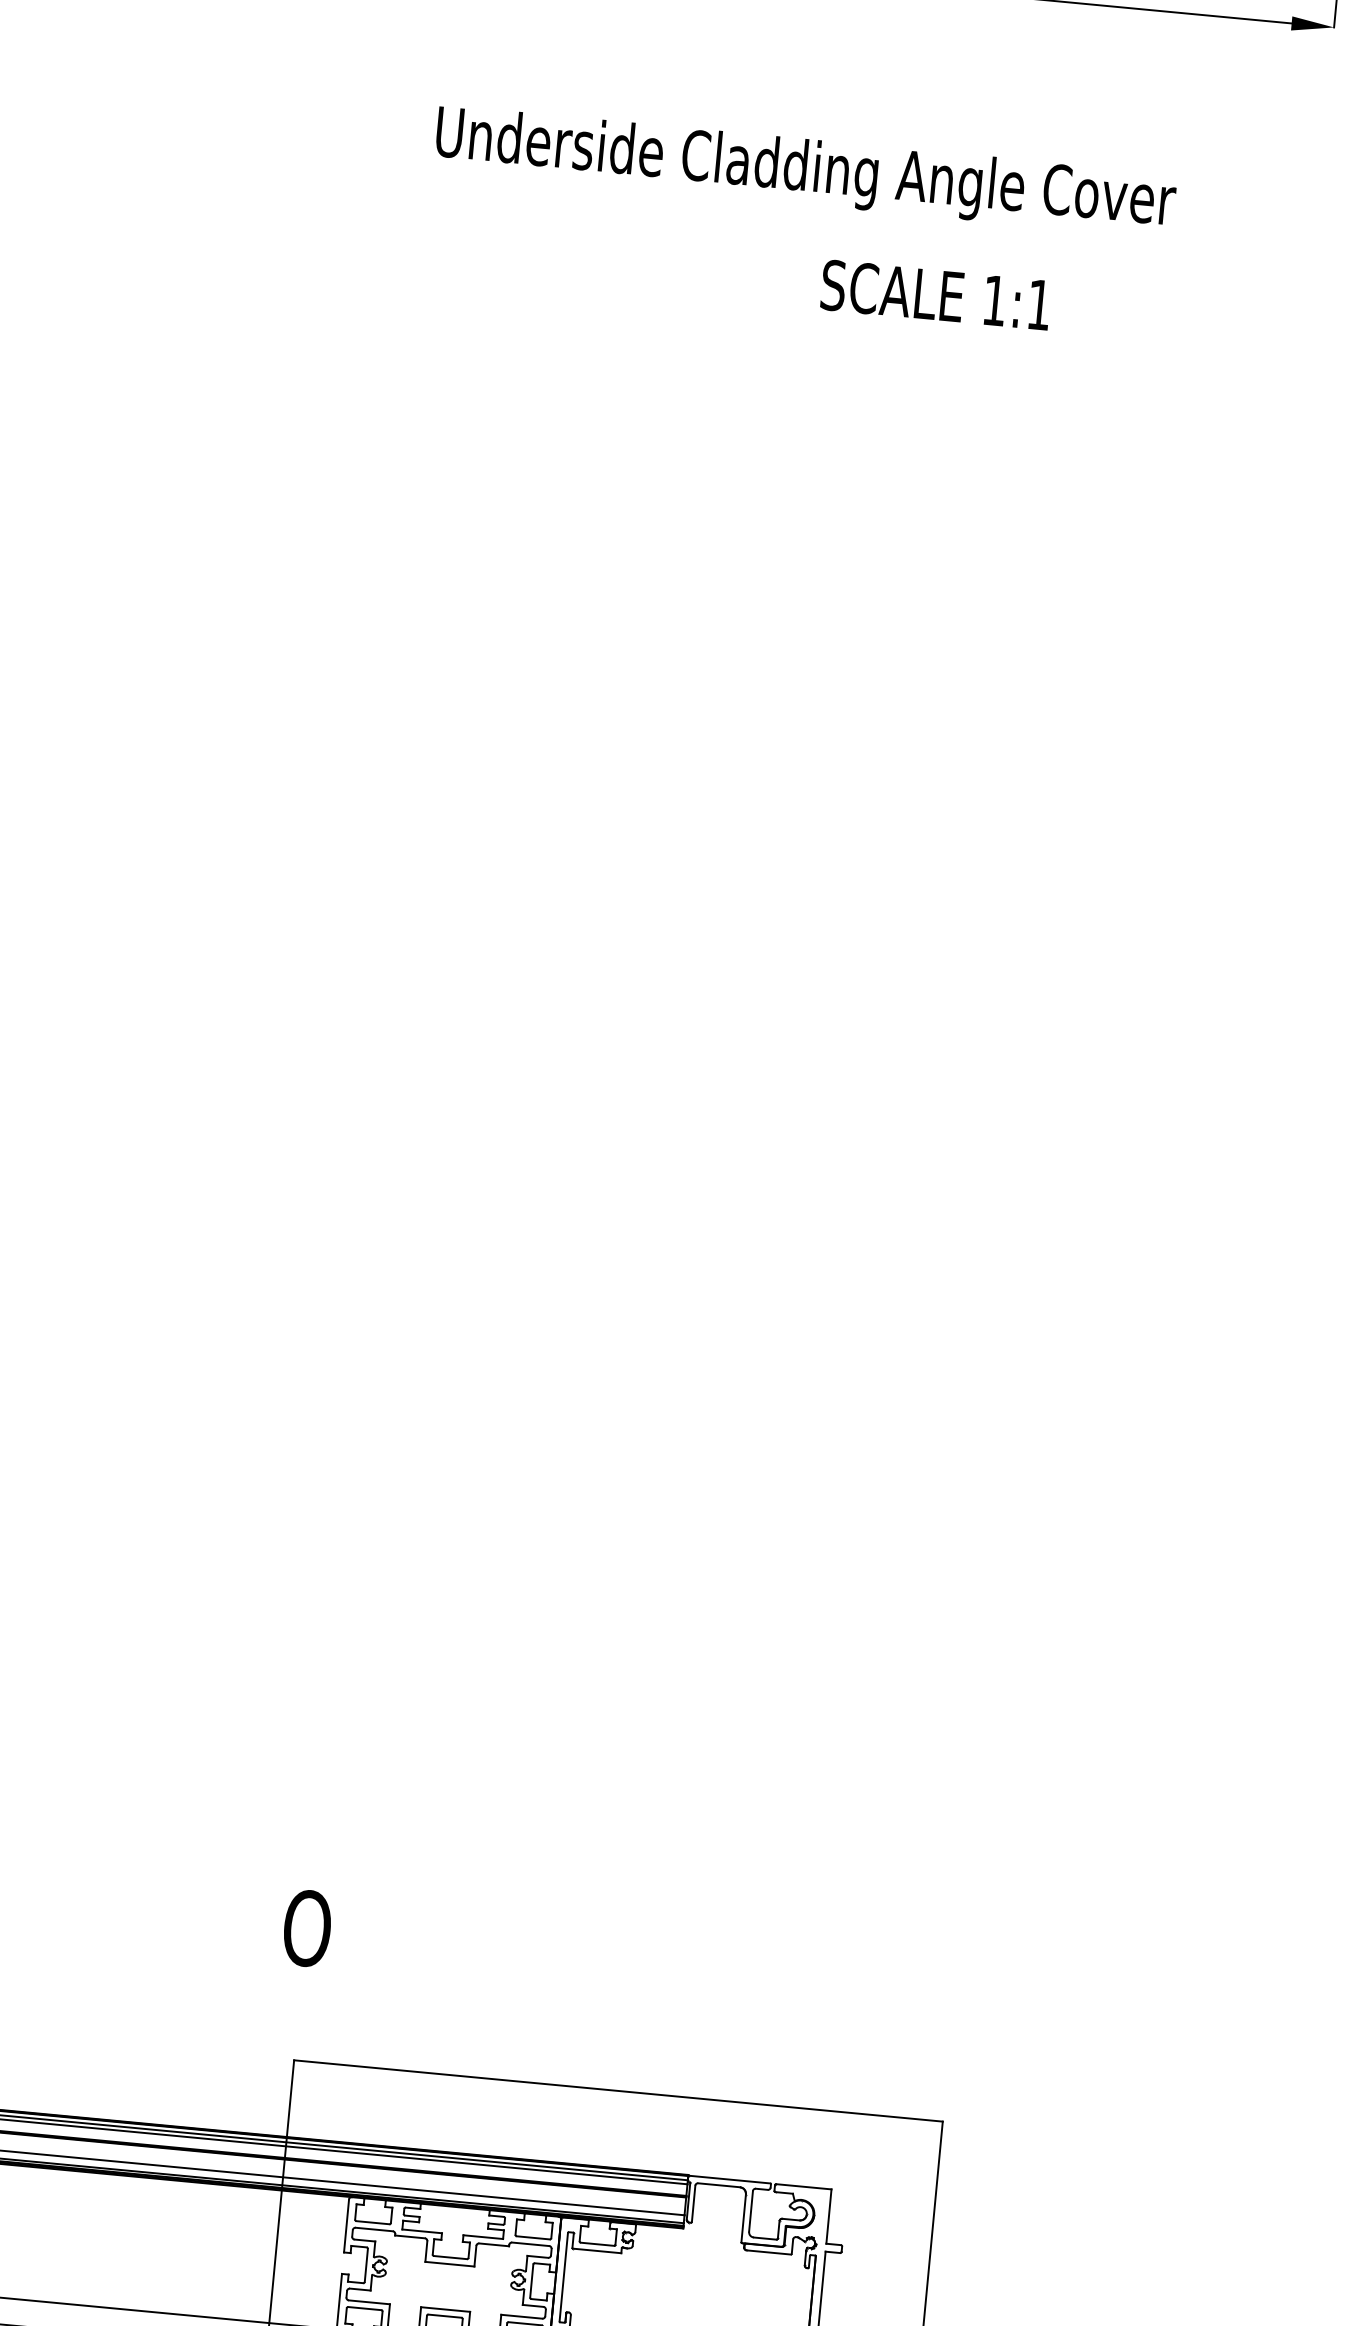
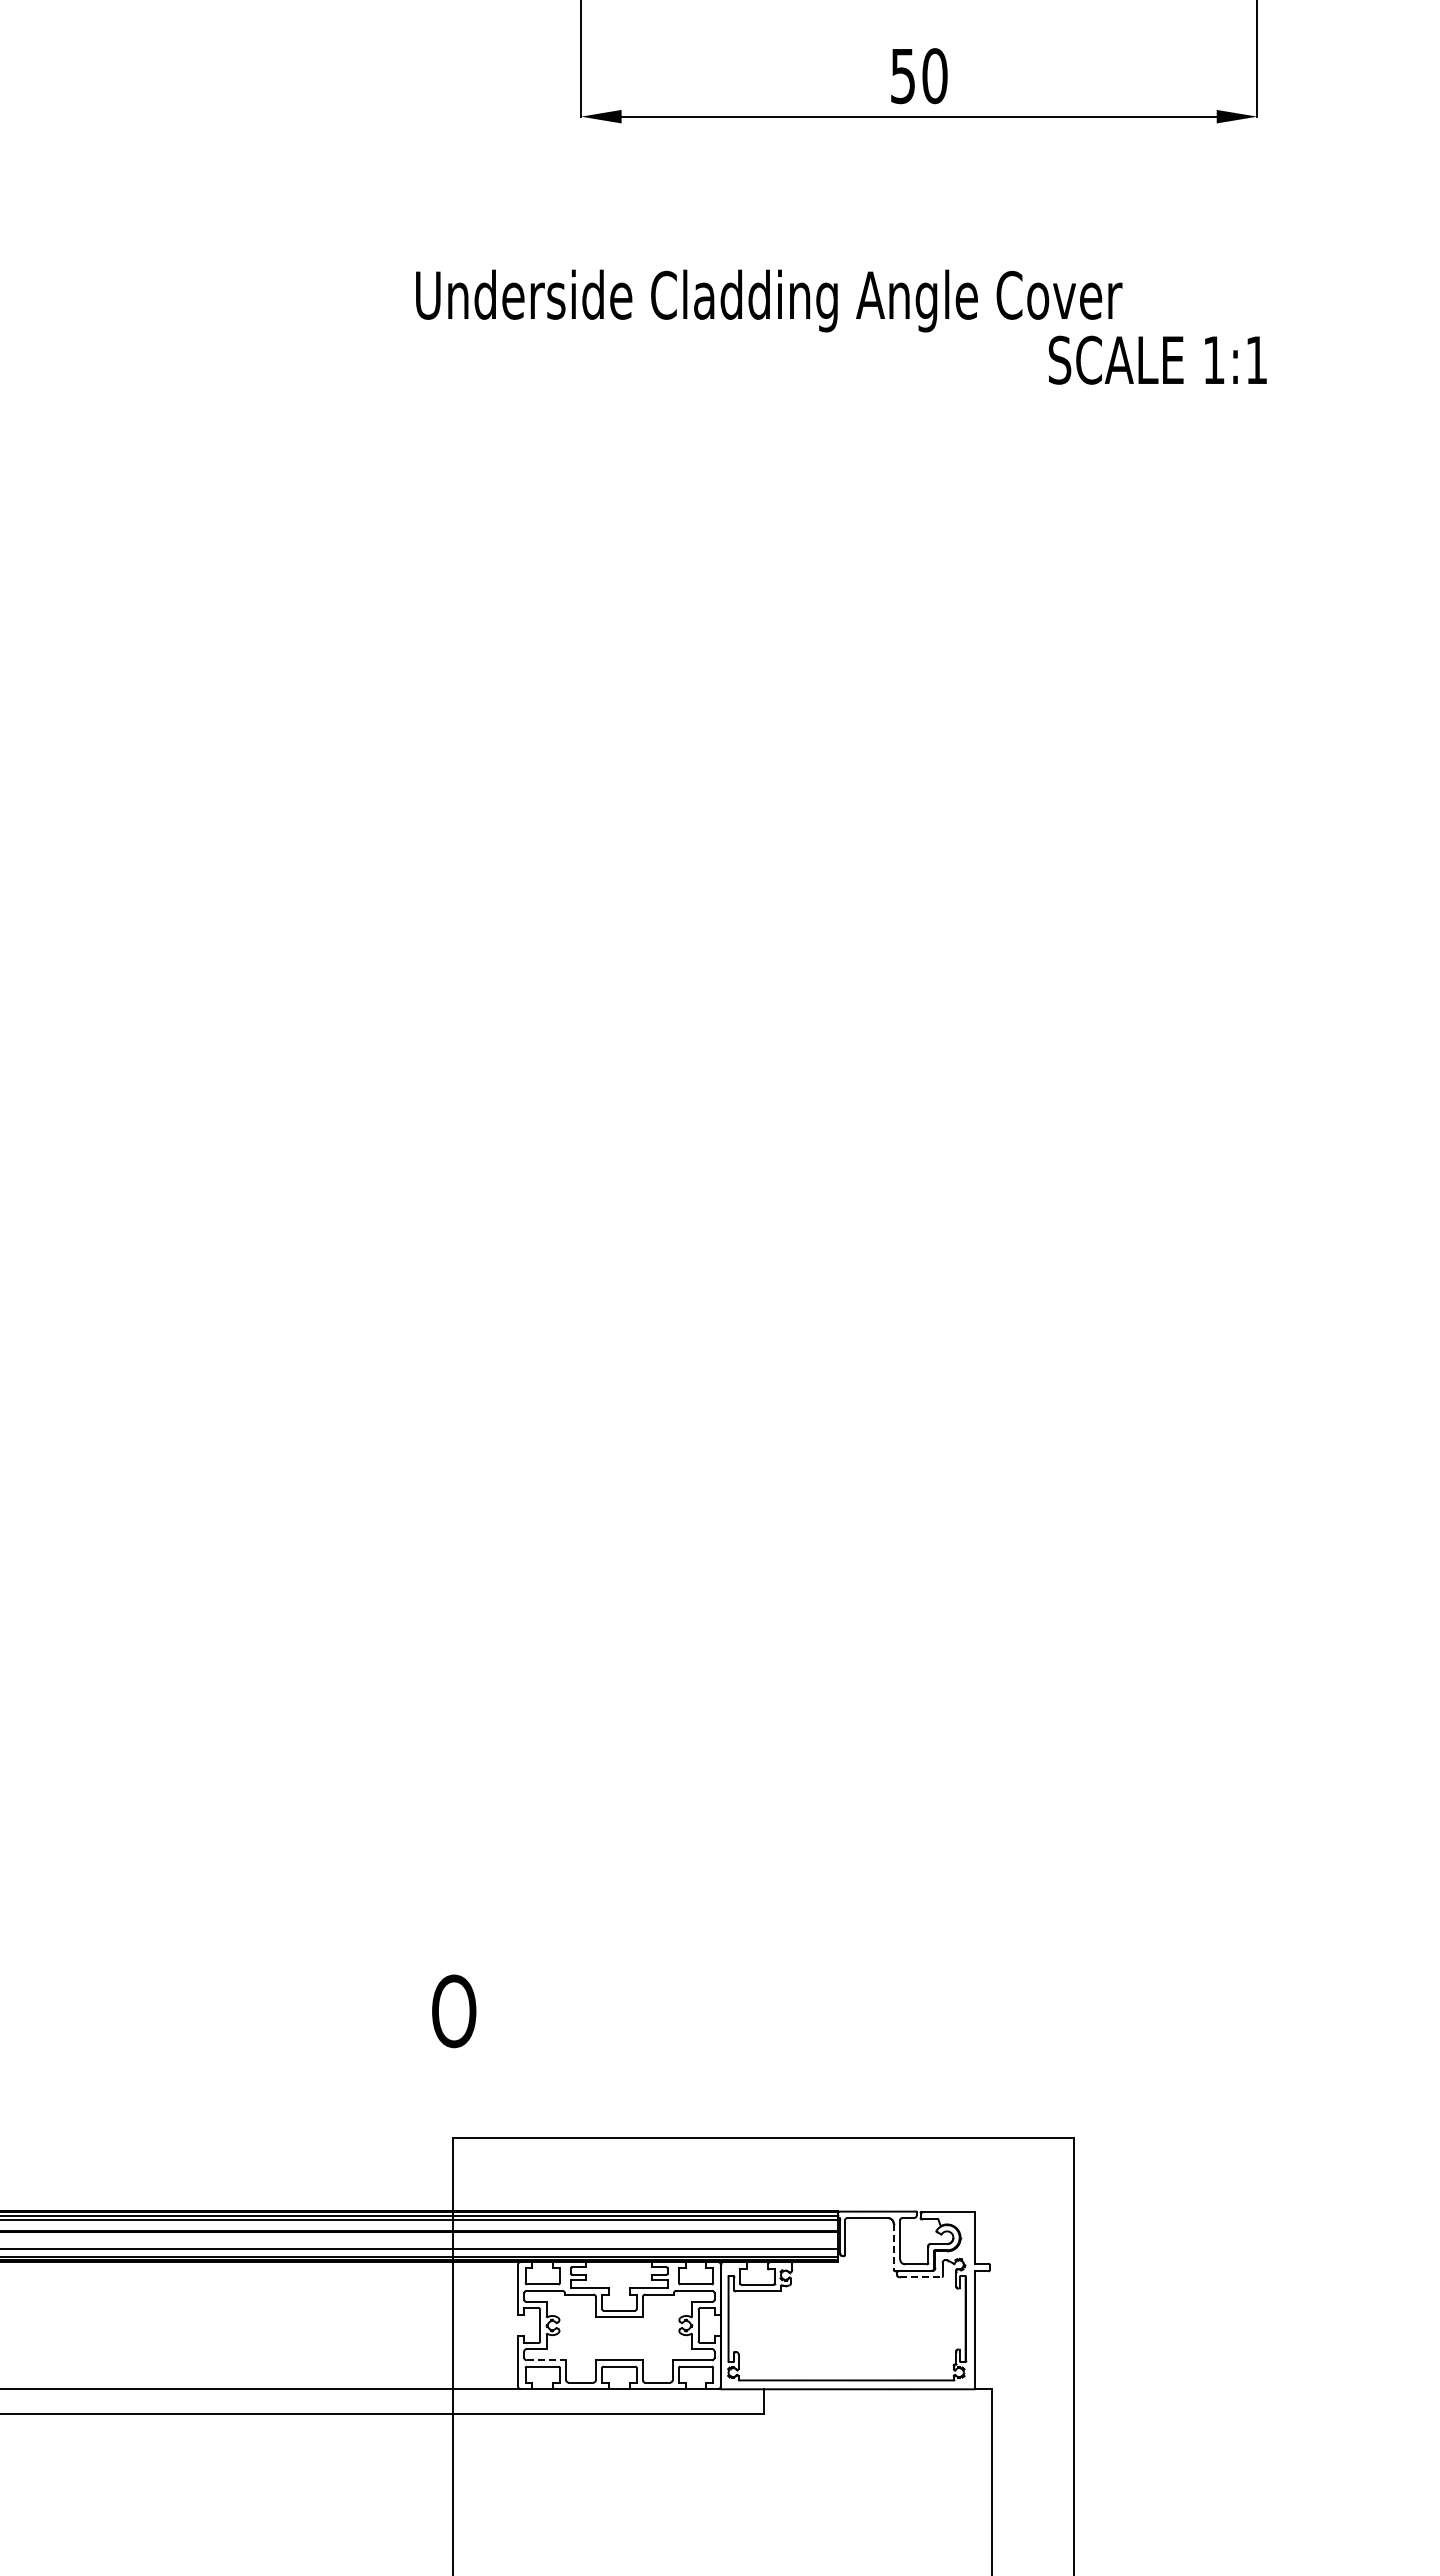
text: (935, 294) -> (1157, 359), moved
line: (743, 2218) -> (893, 2247), solid -> dashed
line: (769, 2252) -> (921, 2277), solid -> dashed
line: (369, 2302) -> (546, 2360), solid -> dashed

